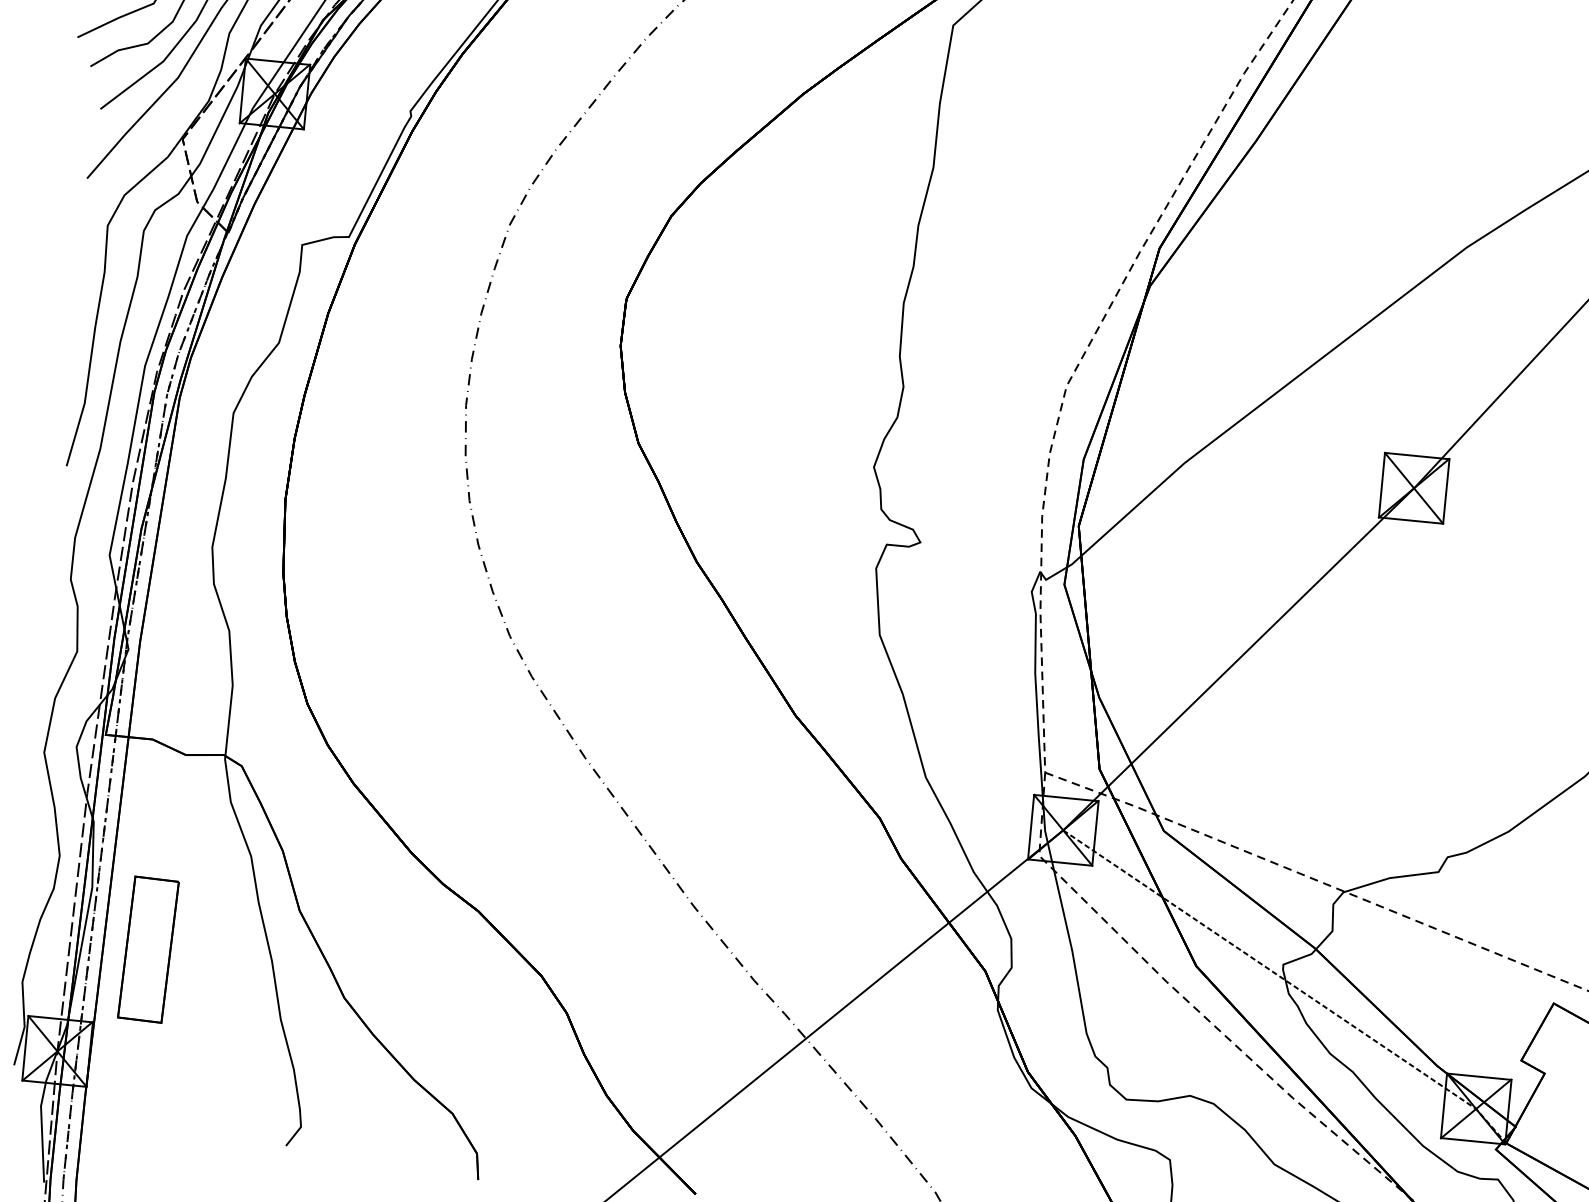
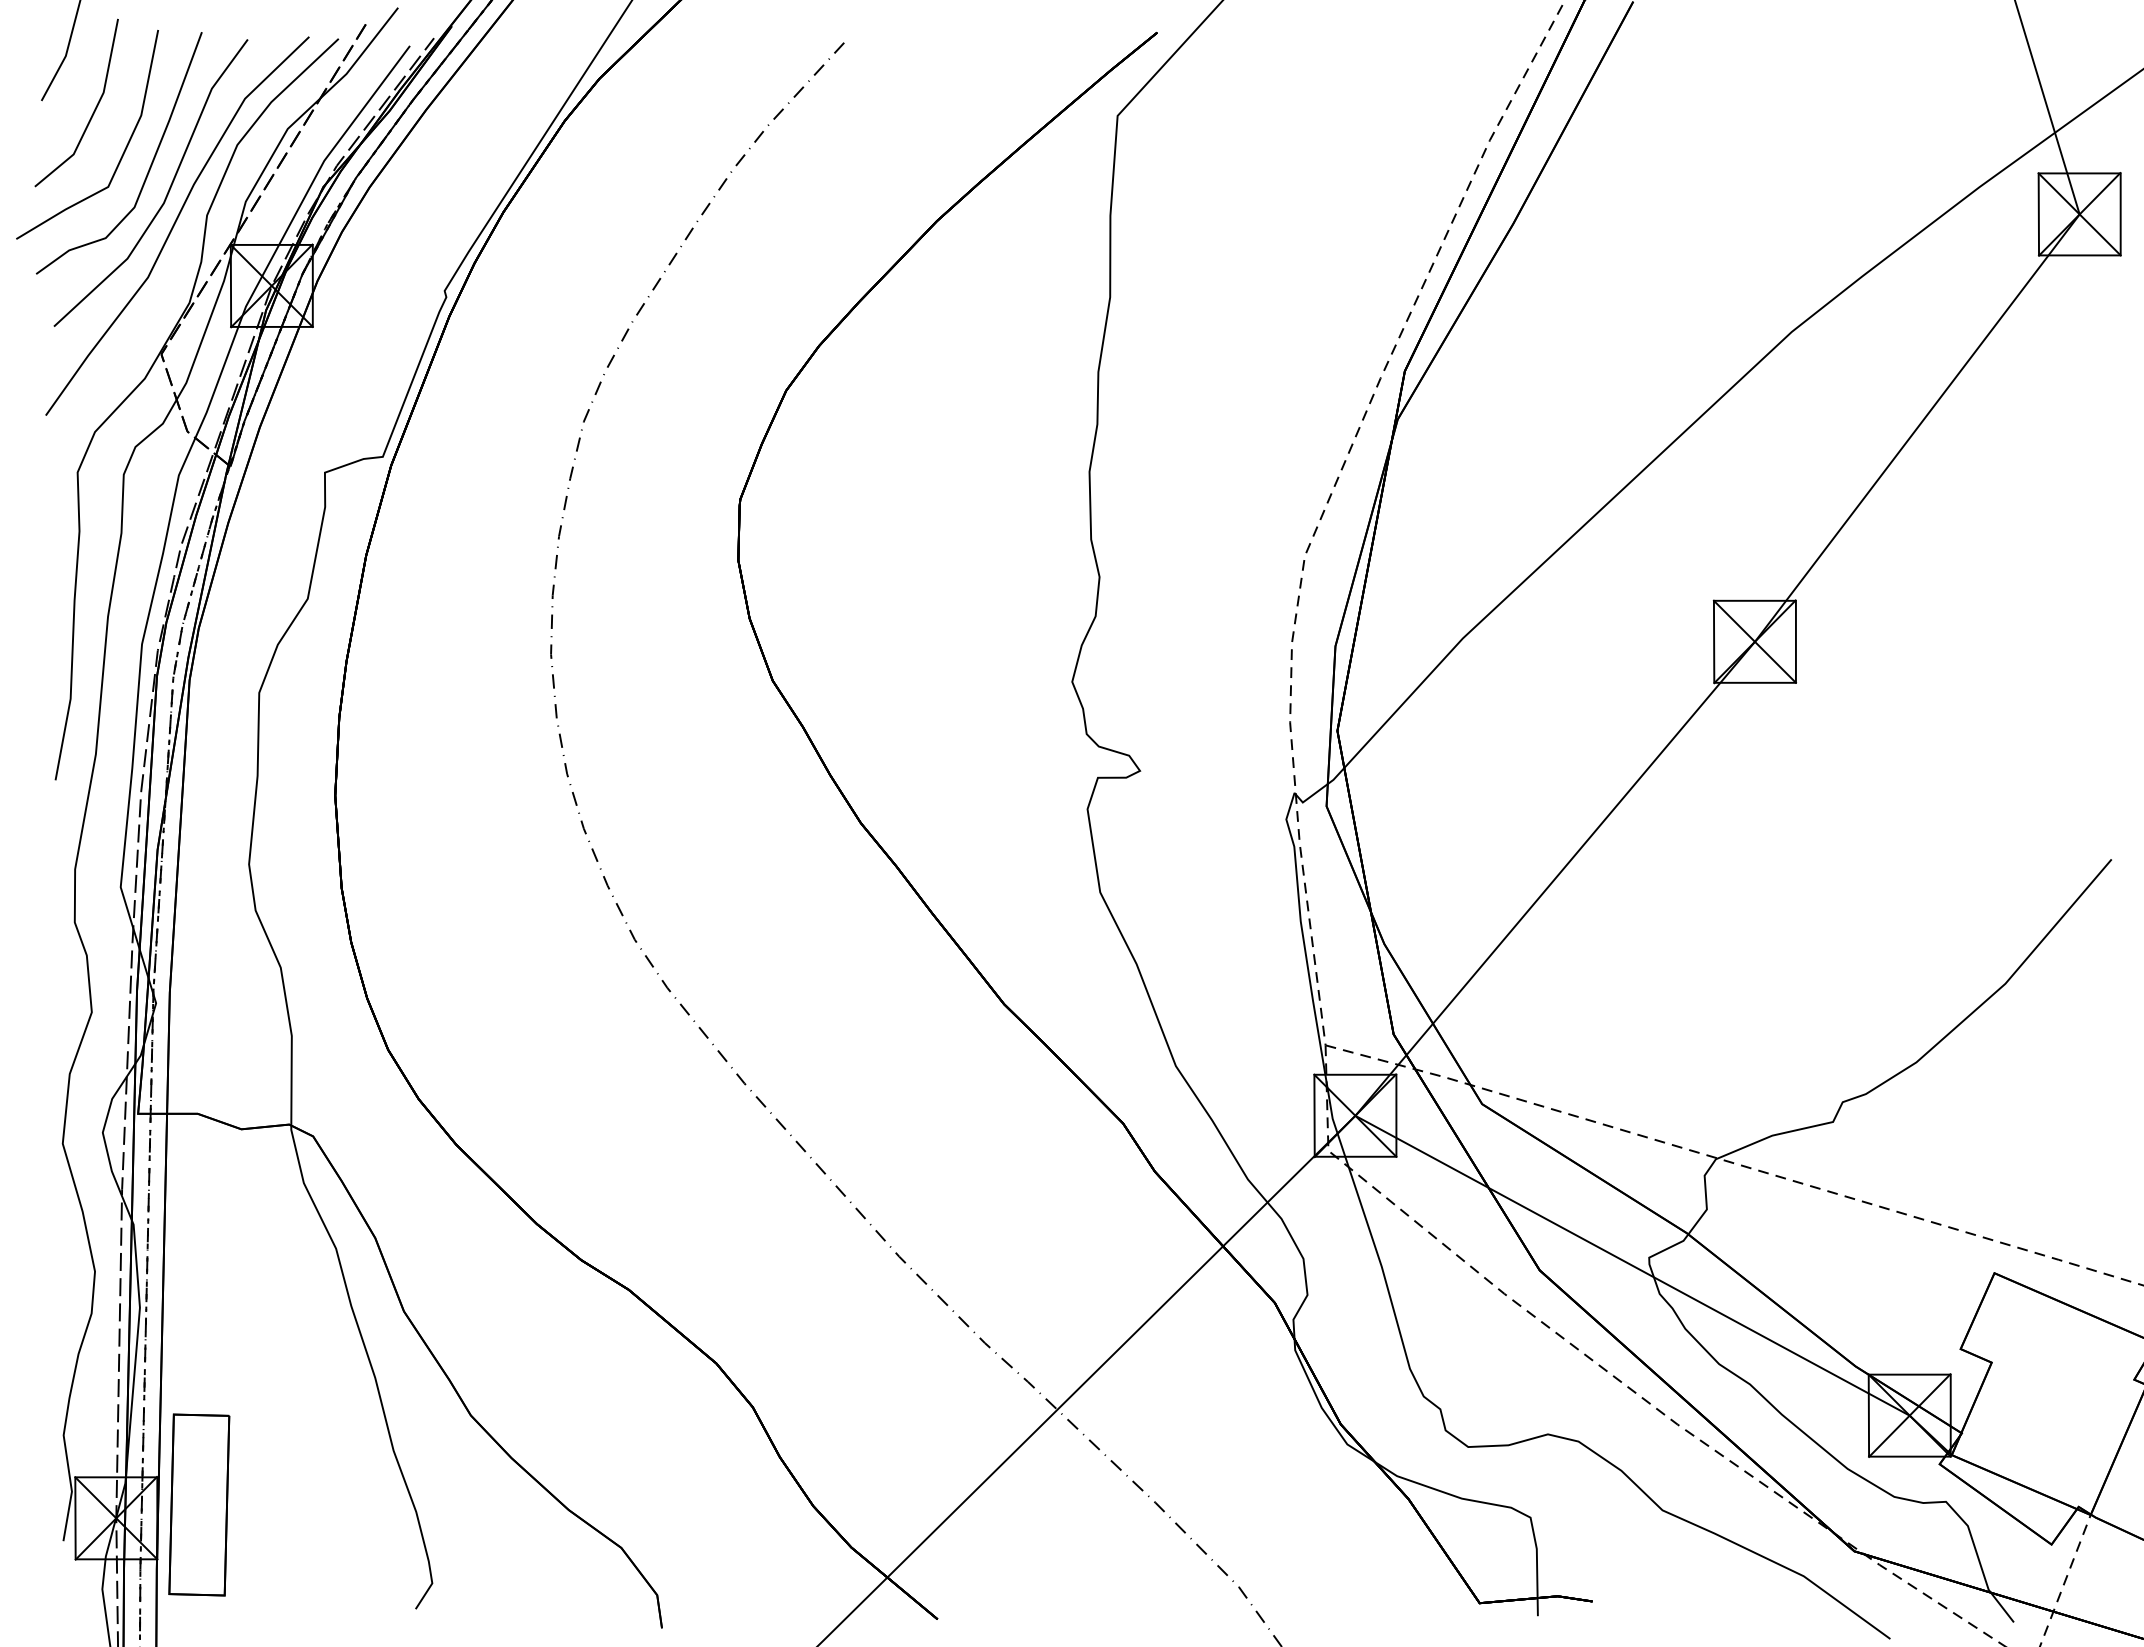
part: (148, 949) -> (199, 1504), moved
line: (1289, 982) -> (1658, 1279), dashed -> solid

